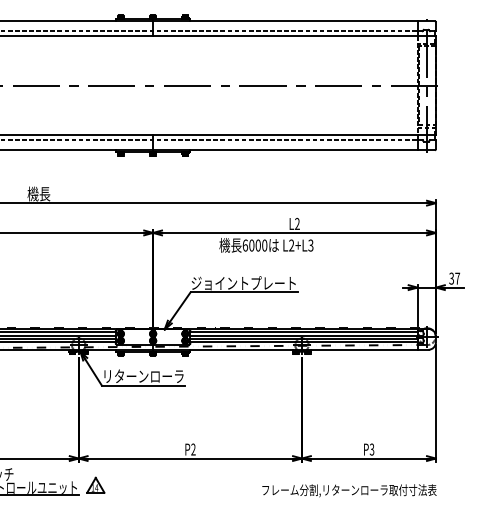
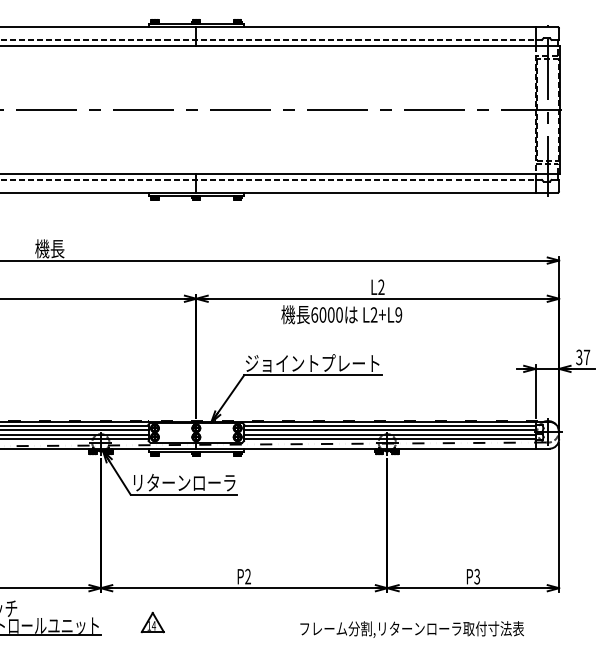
text: (310, 245) -> (398, 314), L2+L3 -> L2+L9
part: (95, 485) -> (152, 622), moved
text: (348, 490) -> (411, 629), moved

